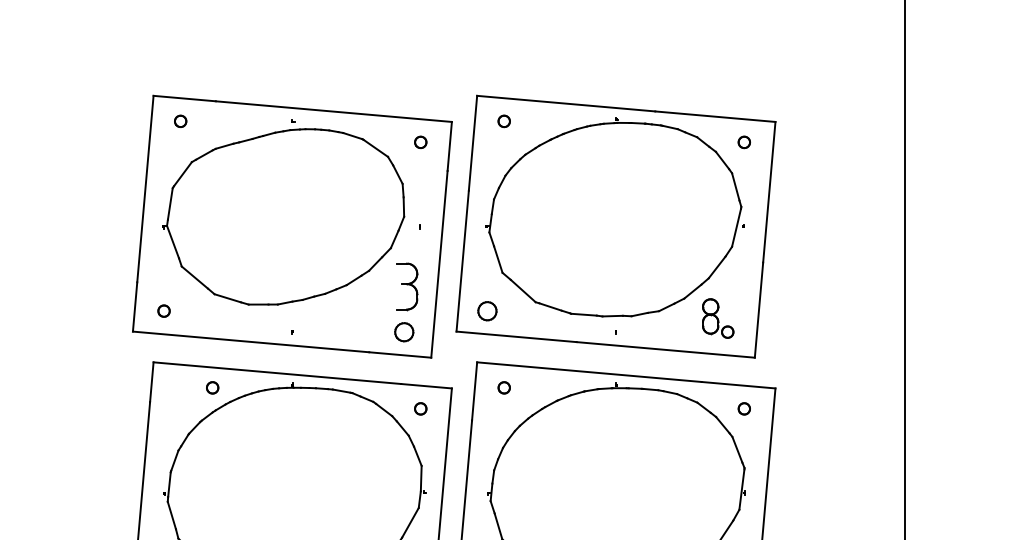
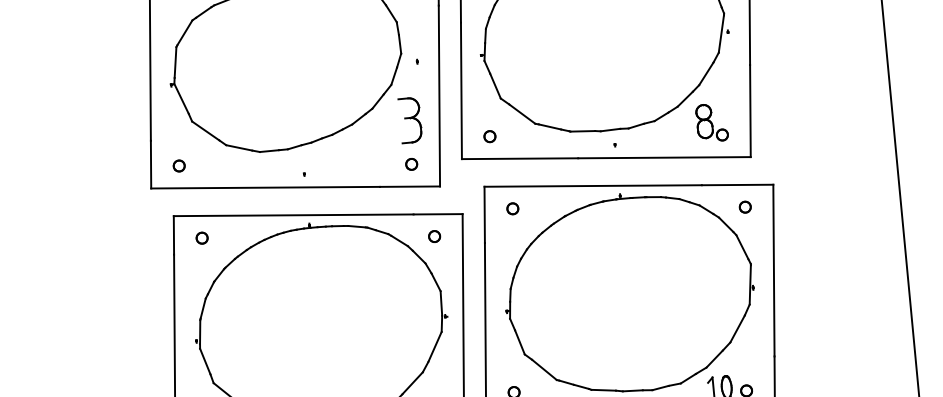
part: (487, 310) -> (489, 136), size x0.62
part: (403, 331) -> (410, 163), size x0.62
part: (212, 387) -> (201, 237), moved

